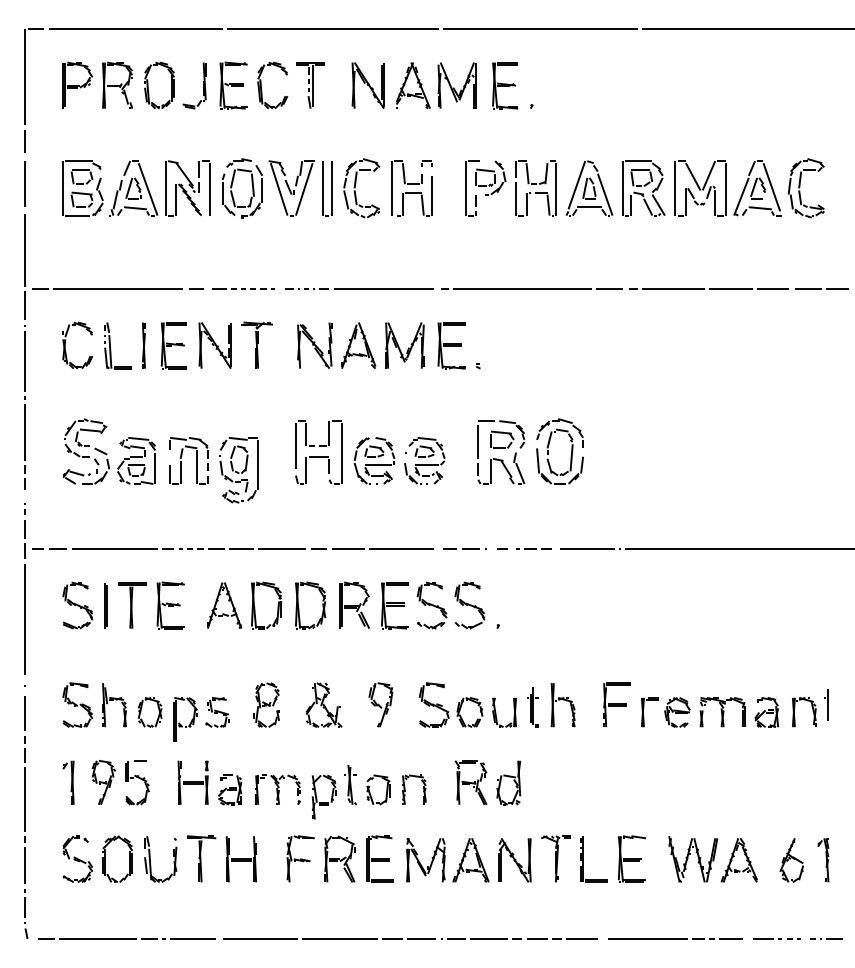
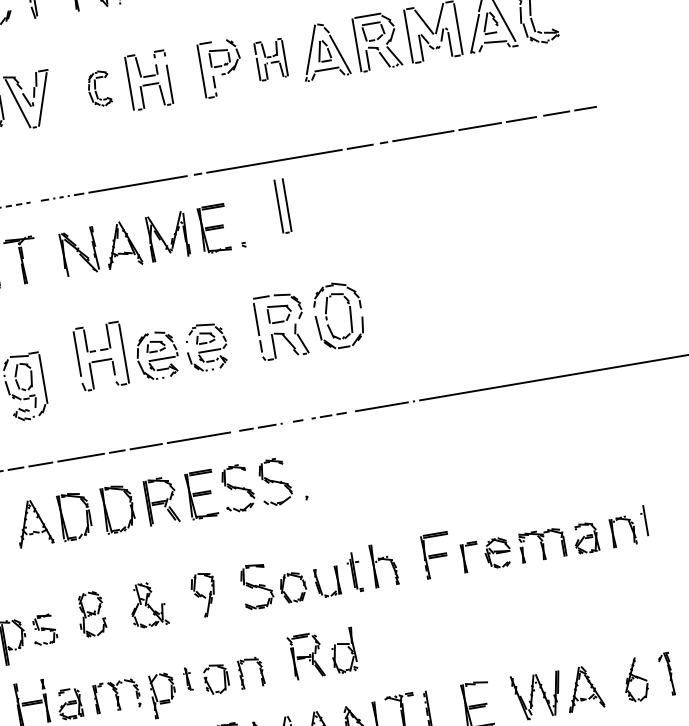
part: (327, 188) -> (283, 205), moved
part: (361, 188) -> (99, 89), size x0.6
part: (535, 188) -> (270, 60), size x0.7
part: (350, 785) -> (187, 679), size x0.6

